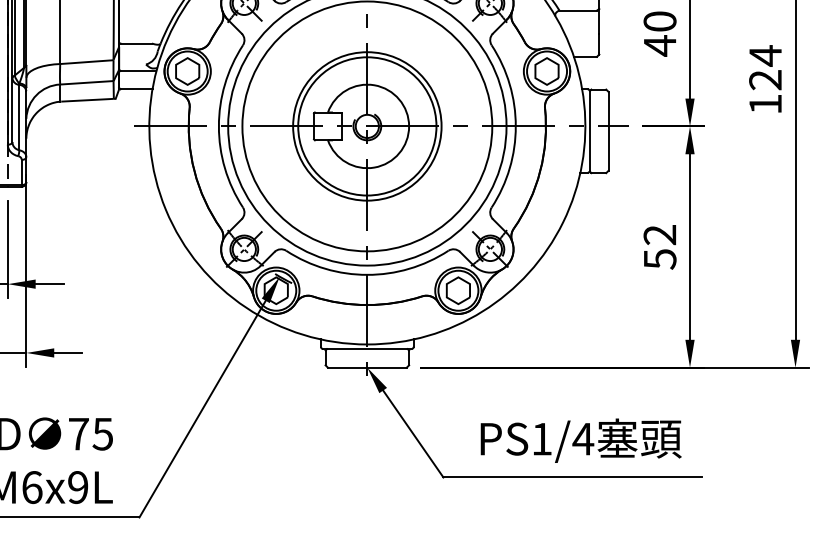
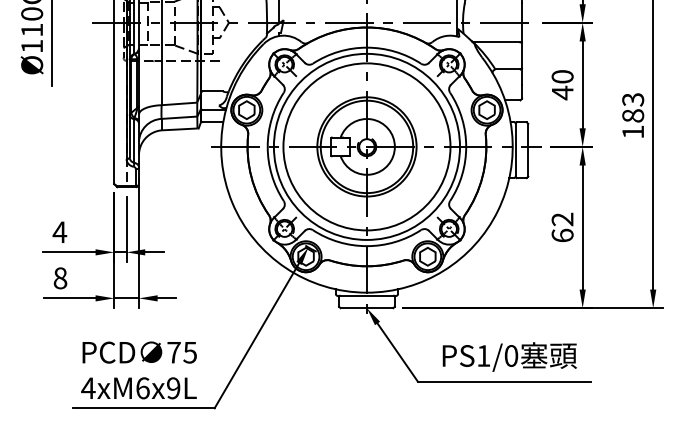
text: (766, 67) -> (633, 107), 124 -> 183
text: (659, 258) -> (562, 235), 52 -> 62
text: (583, 438) -> (511, 355), PS1/4 -> PS1/0

